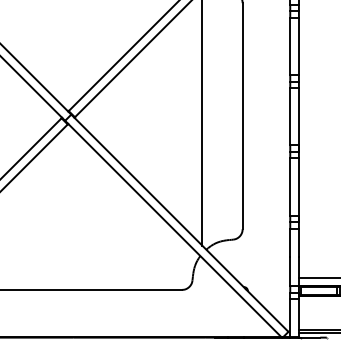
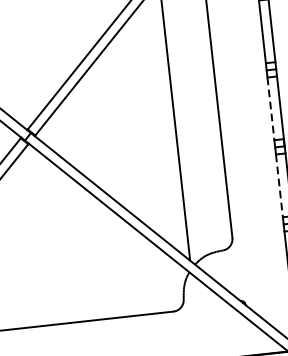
line: (290, 116) -> (271, 108), solid -> dashed
line: (290, 187) -> (279, 186), solid -> dashed

